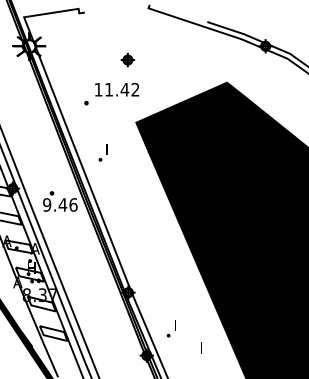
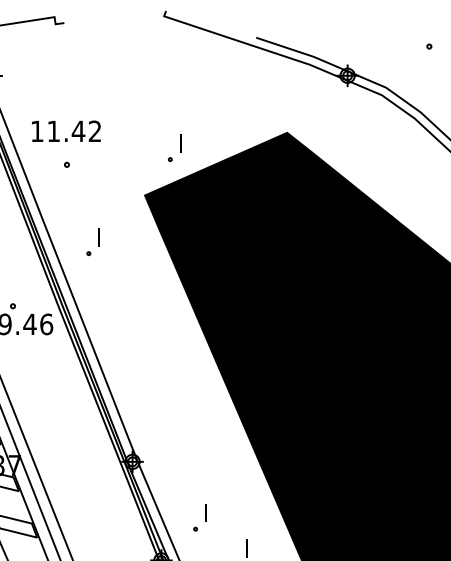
part: (127, 59) -> (131, 96), removed
text: (117, 89) -> (66, 130), moved
part: (154, 92) -> (173, 148), added

